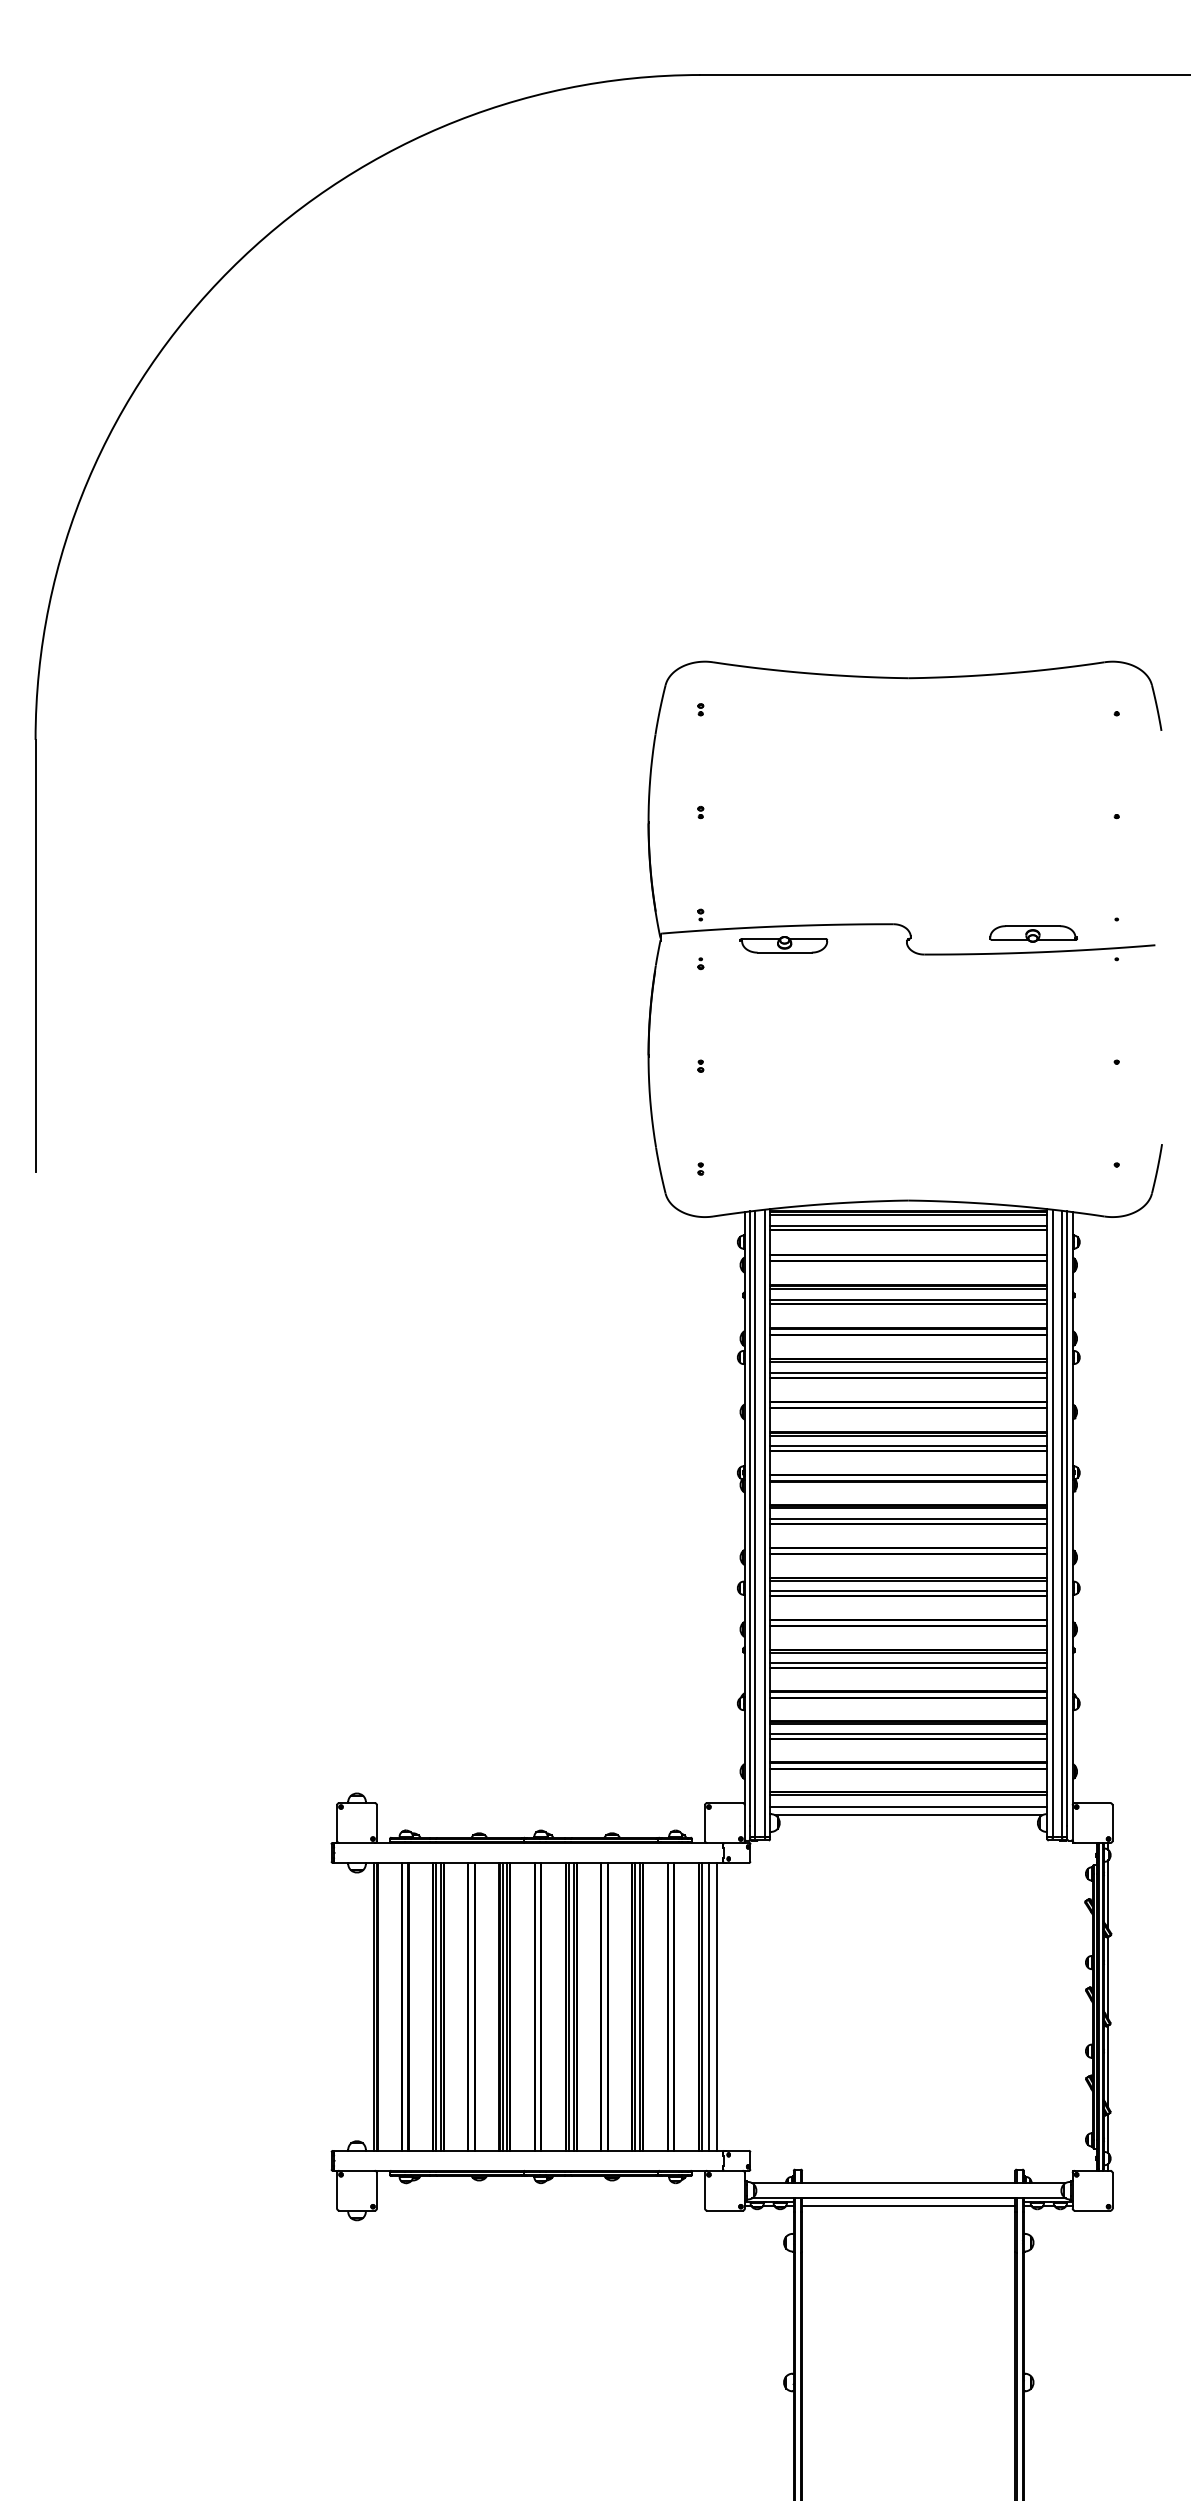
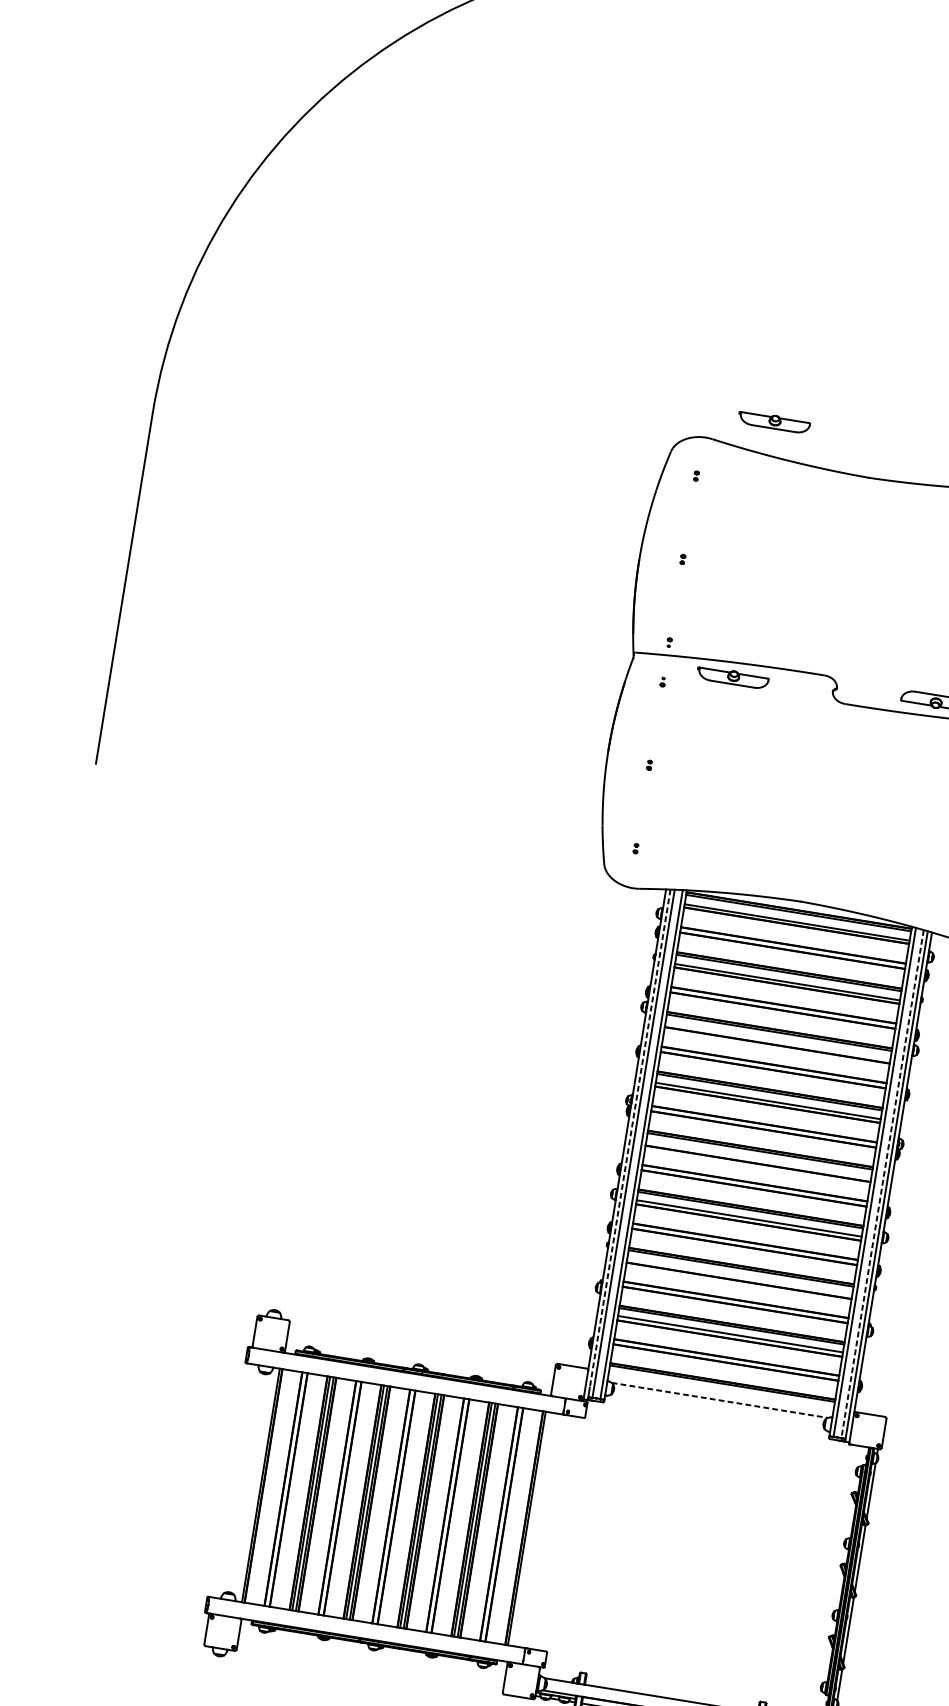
part: (783, 629) -> (773, 421), added
line: (908, 1373) -> (777, 1041), removed
line: (750, 1519) -> (630, 1139), solid -> dashed
line: (908, 1519) -> (758, 1160), removed
line: (1062, 1524) -> (882, 1184), solid -> dashed
line: (908, 1662) -> (739, 1276), removed
line: (908, 1807) -> (720, 1393), removed
line: (909, 1815) -> (720, 1400), solid -> dashed
line: (709, 2006) -> (533, 1529), removed
line: (717, 2006) -> (539, 1530), removed

